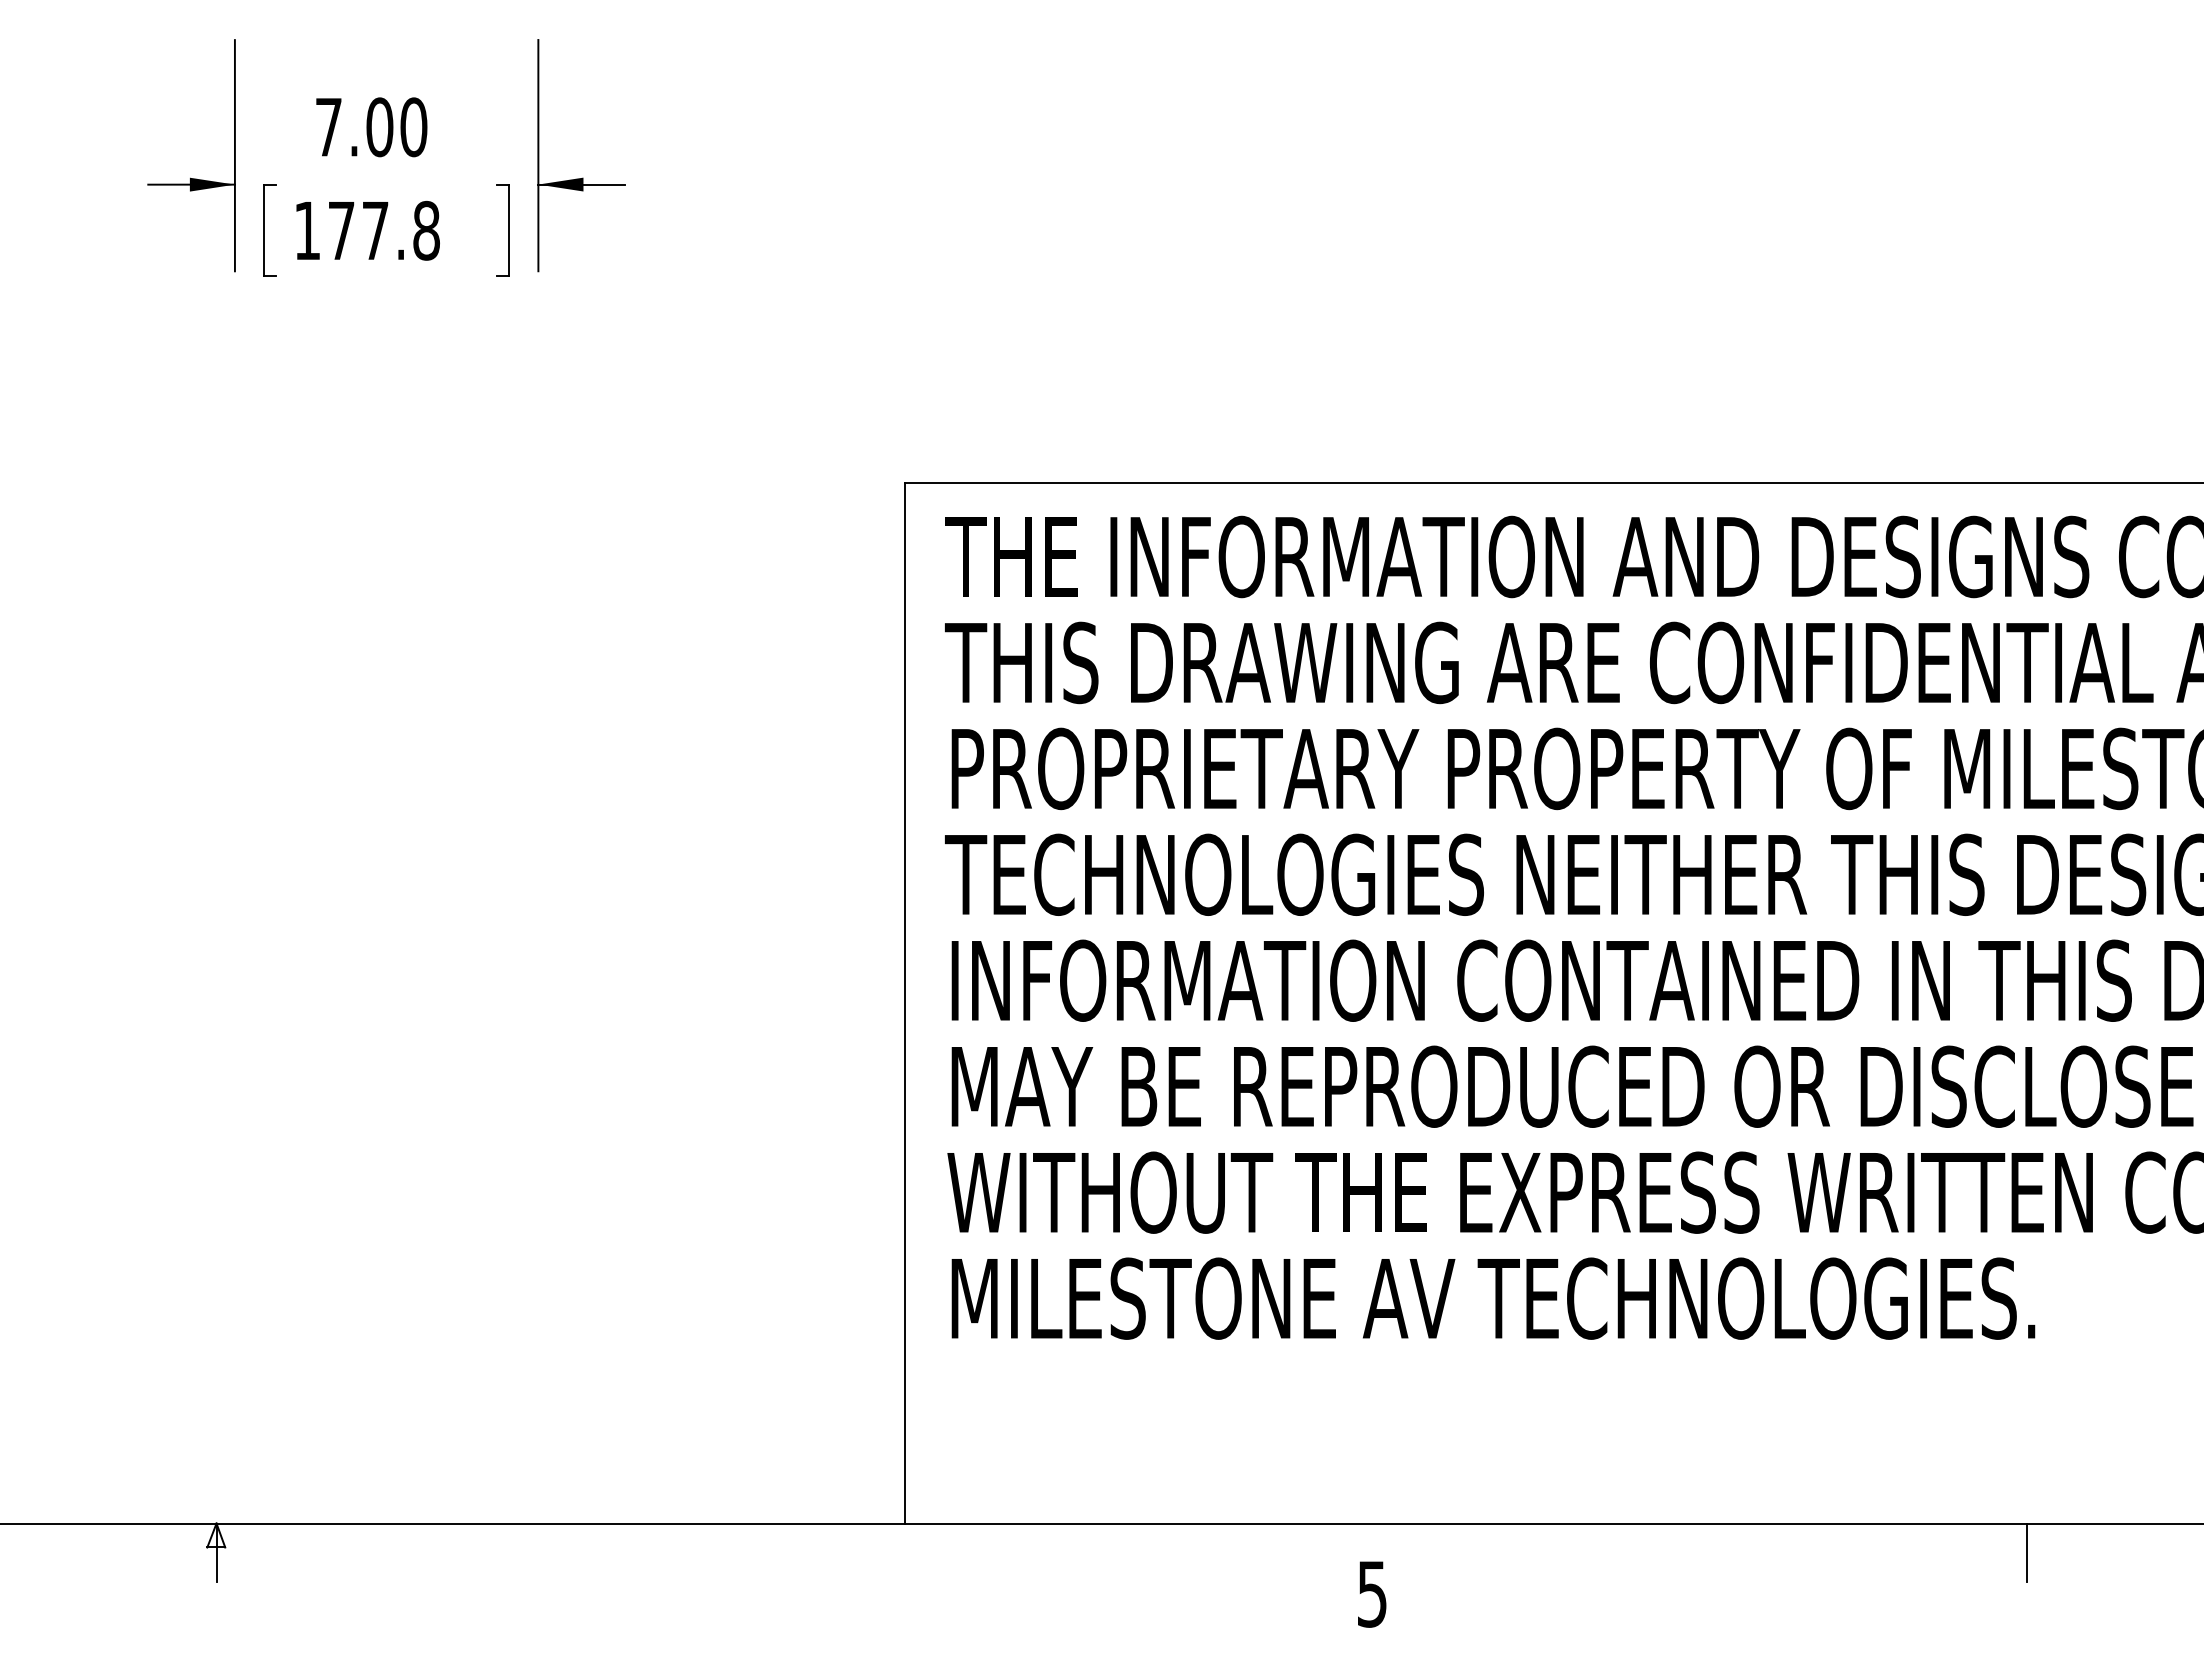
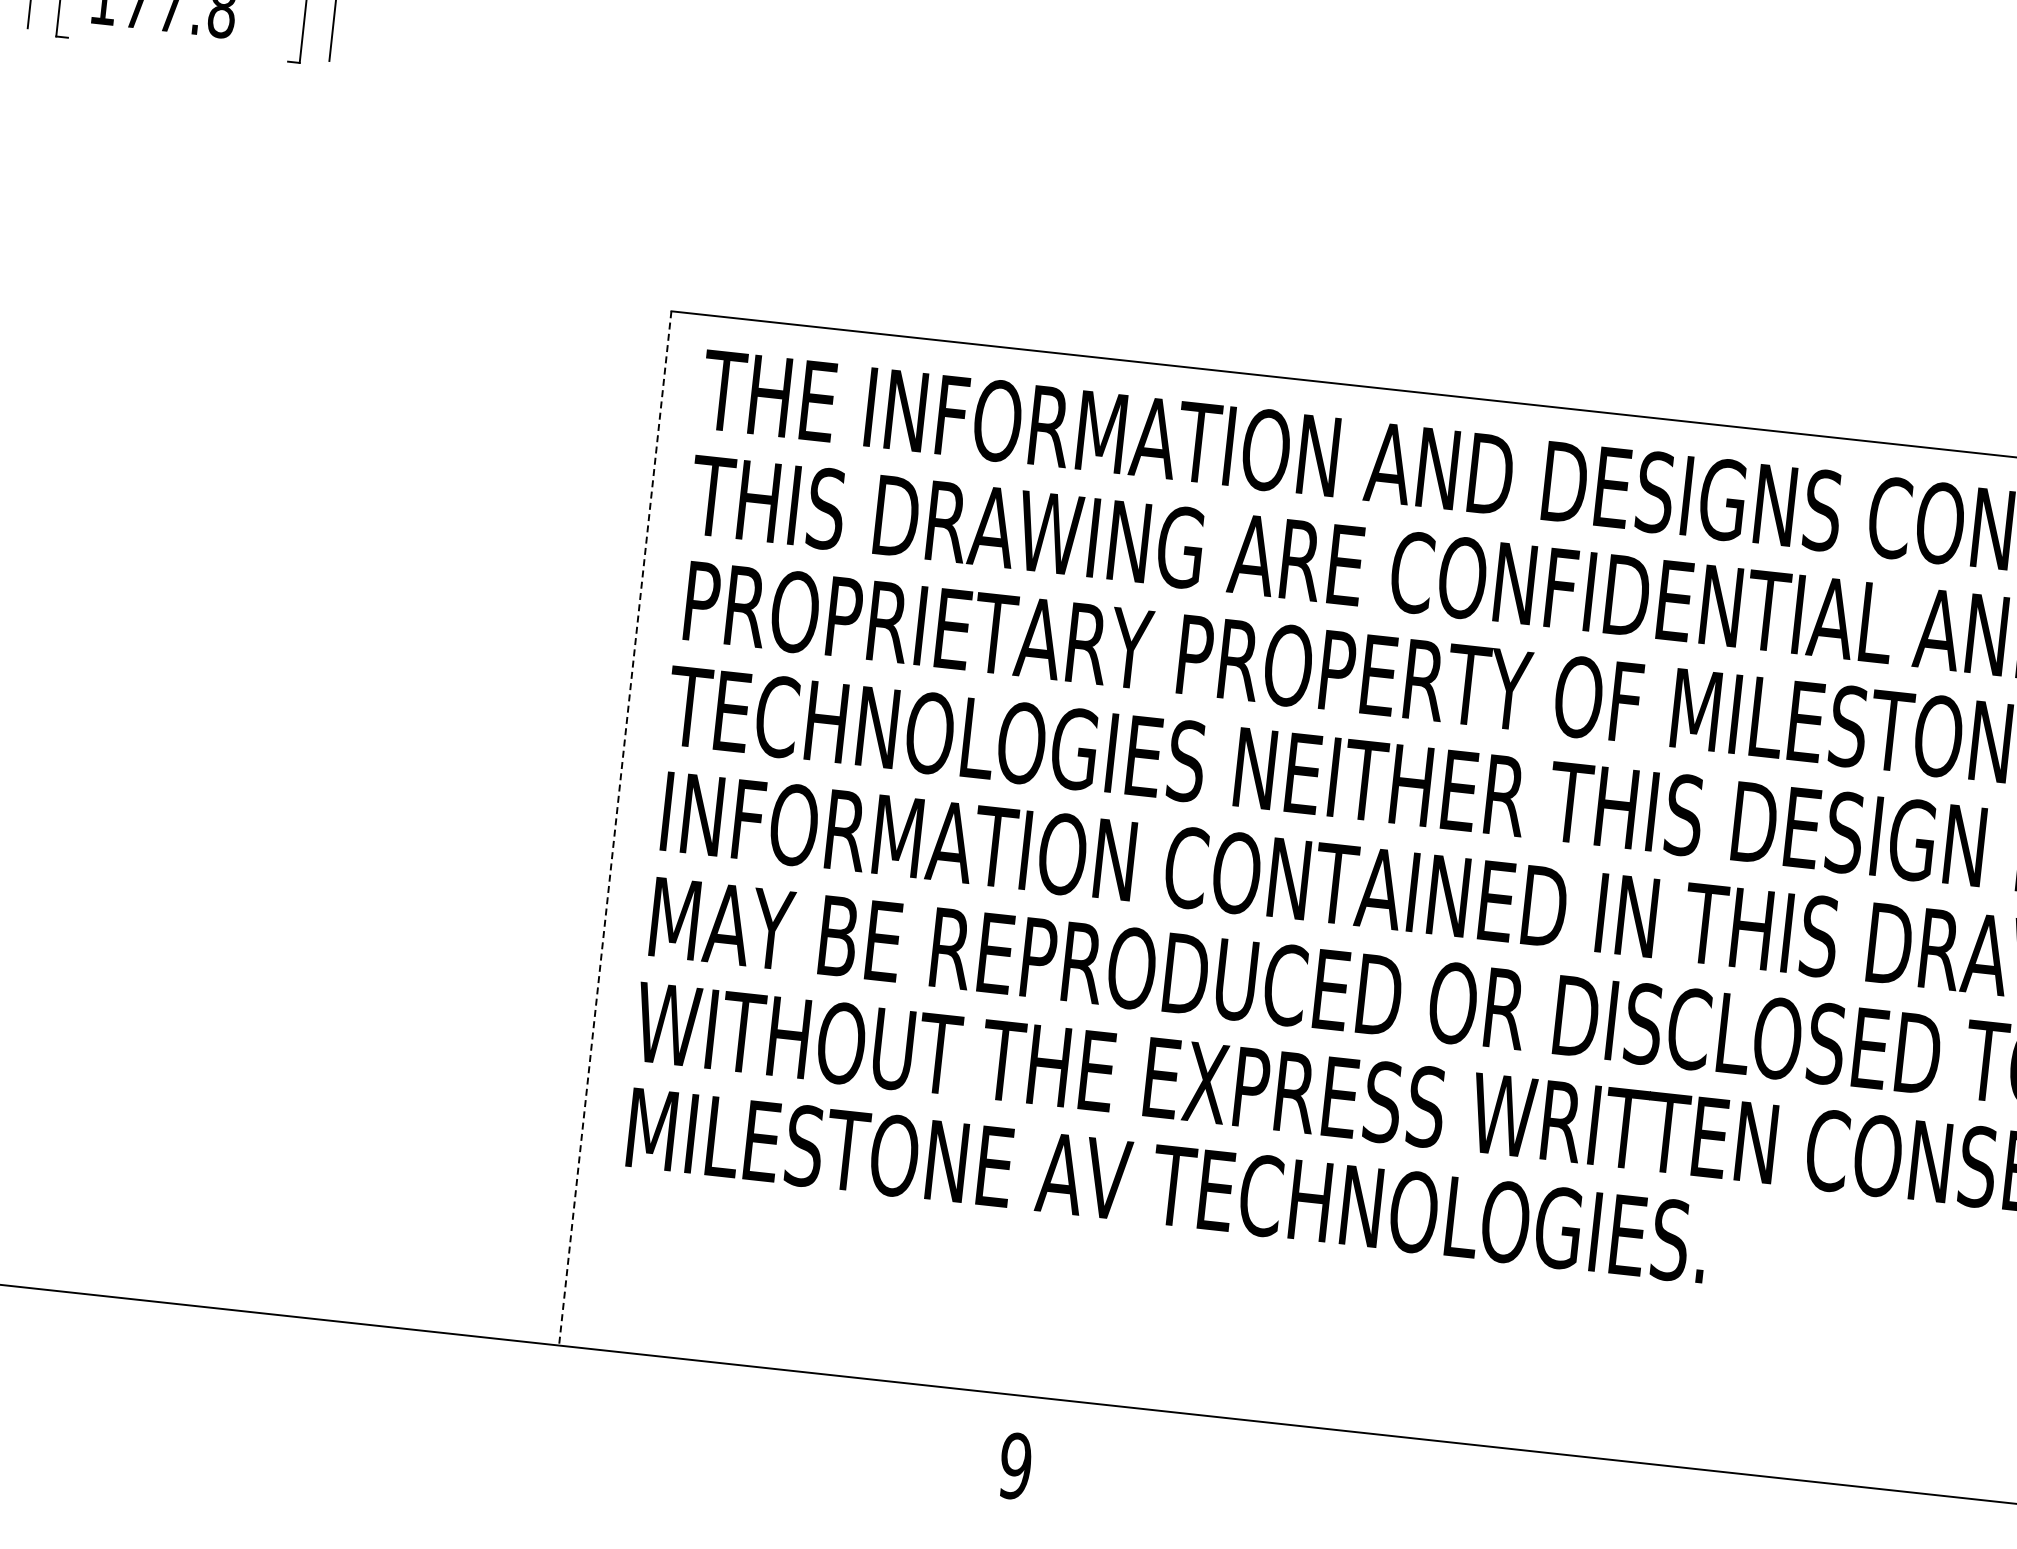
line: (905, 1003) -> (615, 828), solid -> dashed
line: (2027, 1552) -> (1671, 1495), removed
text: (1372, 1593) -> (1015, 1465), 5 -> 9

